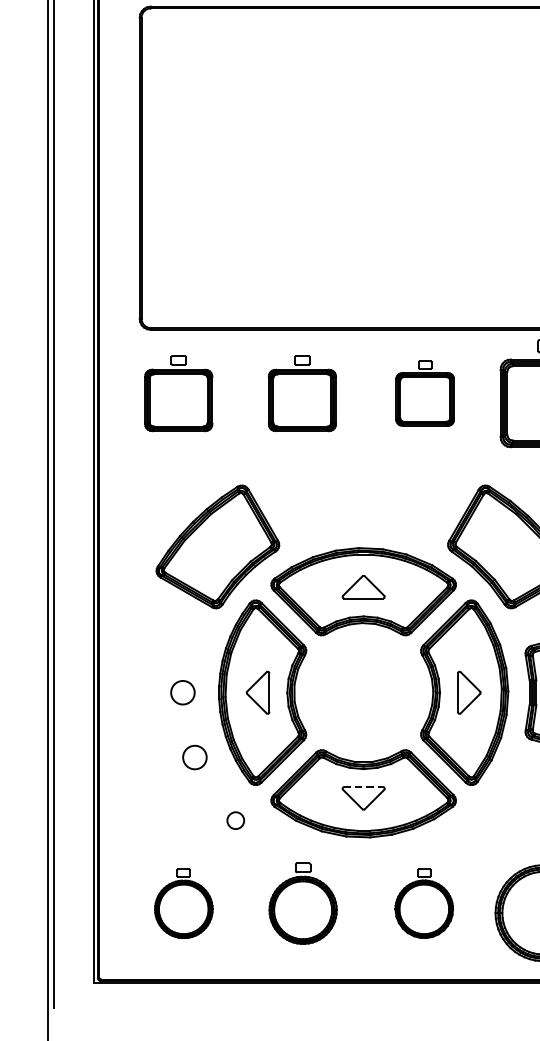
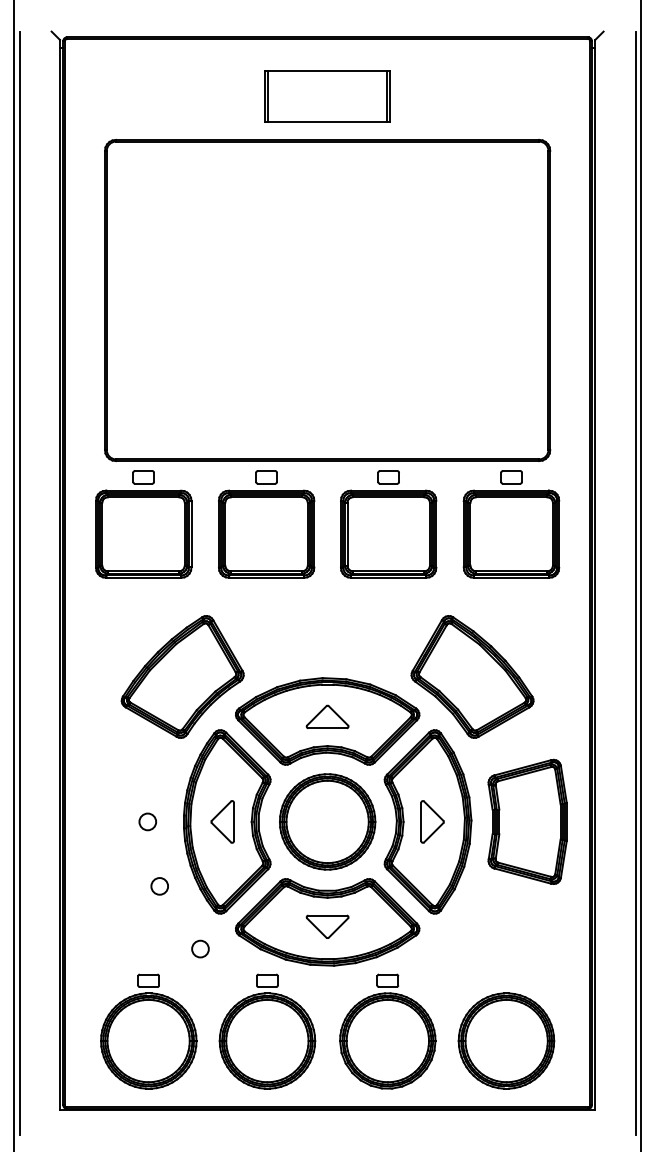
part: (178, 393) -> (143, 524), size x1.43
part: (302, 393) -> (266, 524), size x1.43
part: (424, 393) -> (388, 524), size x1.67
circle: (182, 692) -> (147, 821), size x0.71
part: (363, 692) -> (327, 821), added
circle: (194, 757) -> (159, 886), size x0.71
line: (364, 786) -> (328, 915), dashed -> solid
part: (183, 903) -> (148, 1031), size x1.67
part: (303, 903) -> (267, 1031), size x1.43
part: (423, 903) -> (387, 1031), size x1.67

